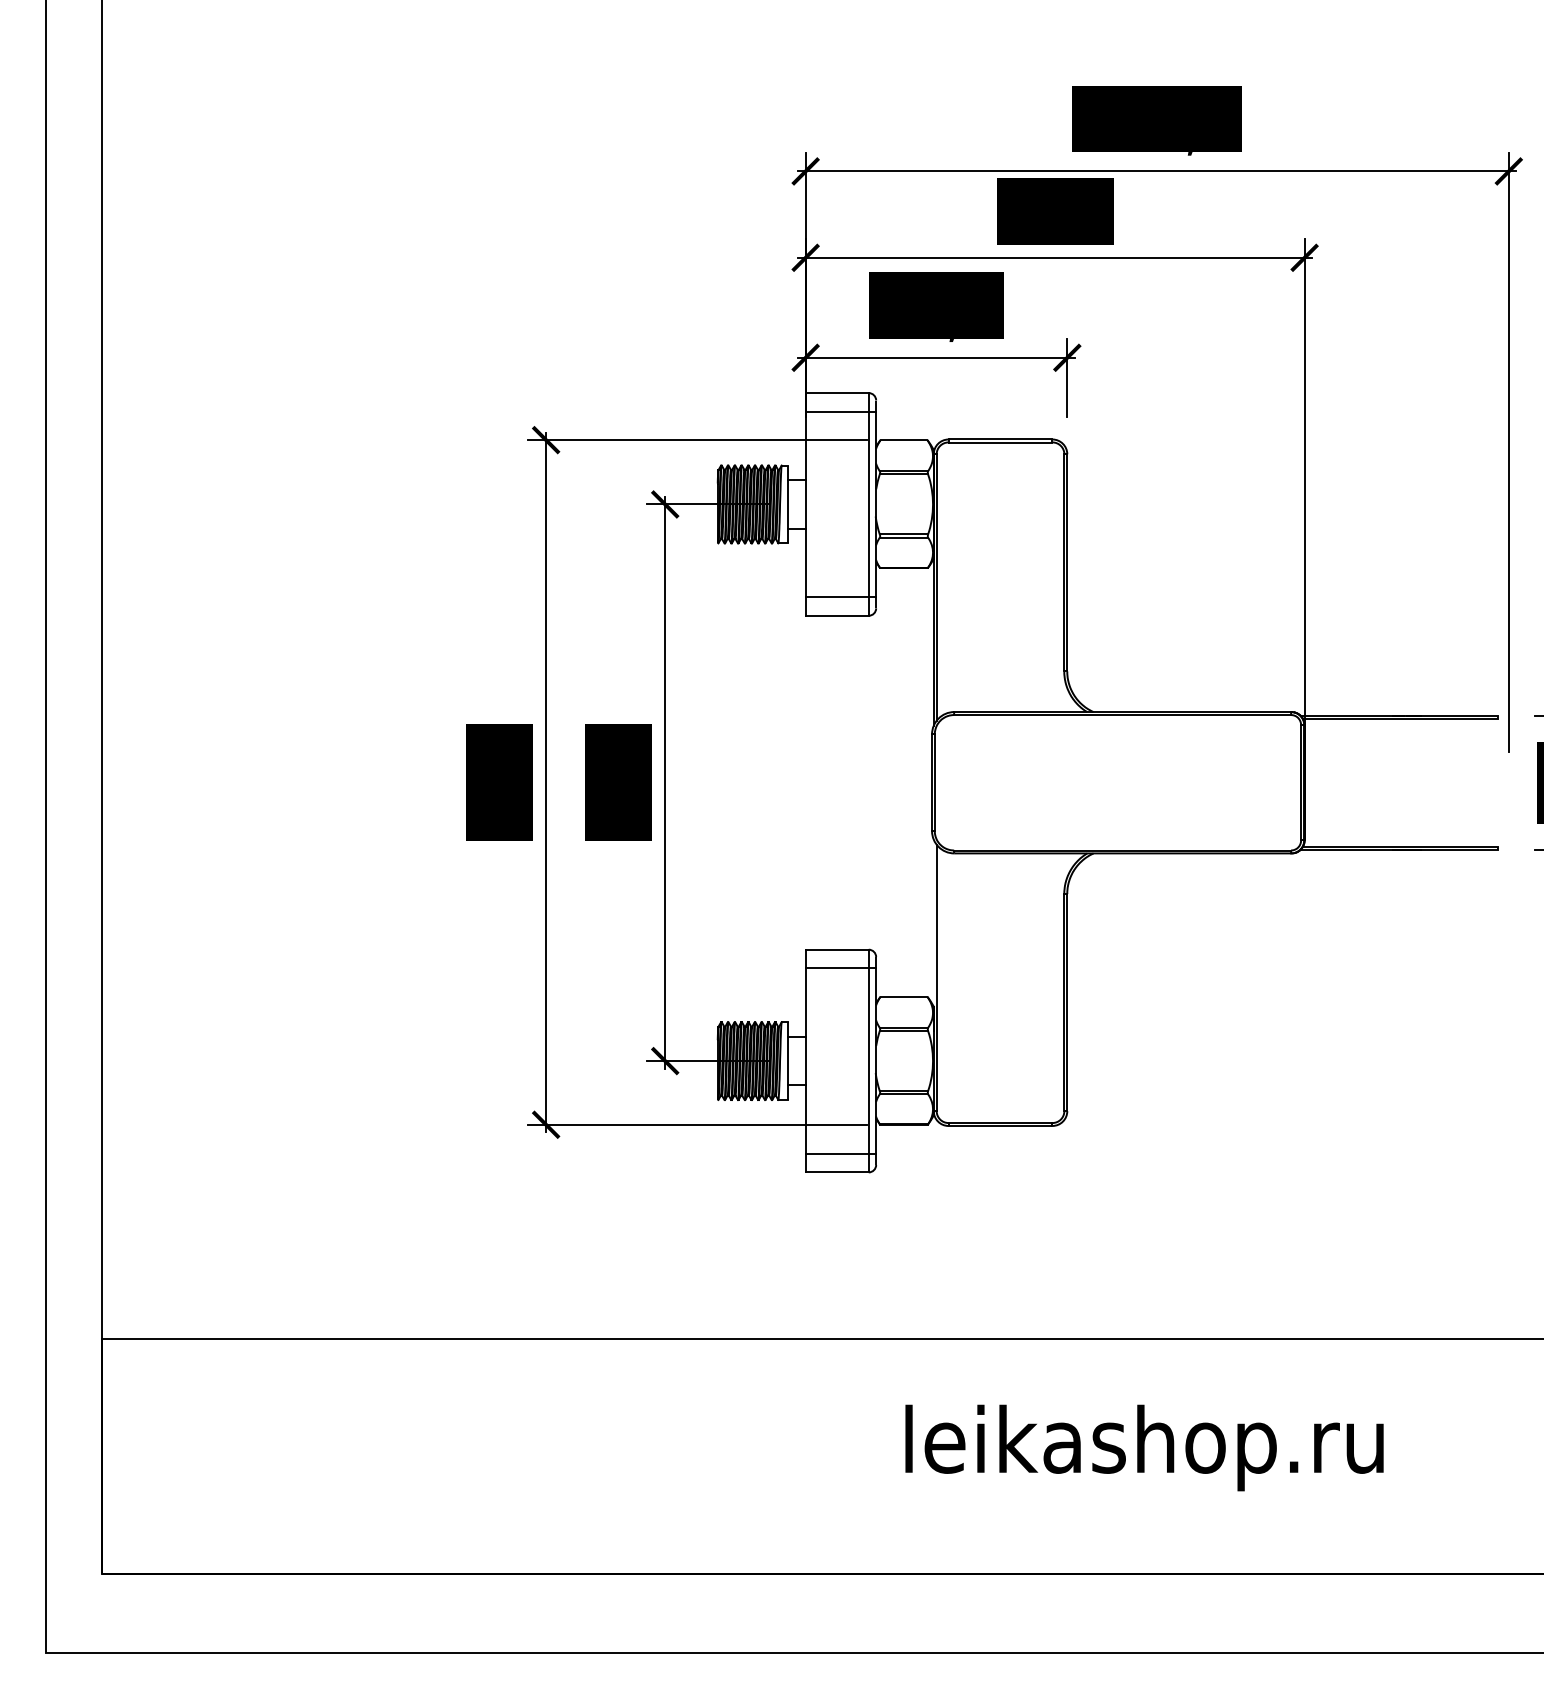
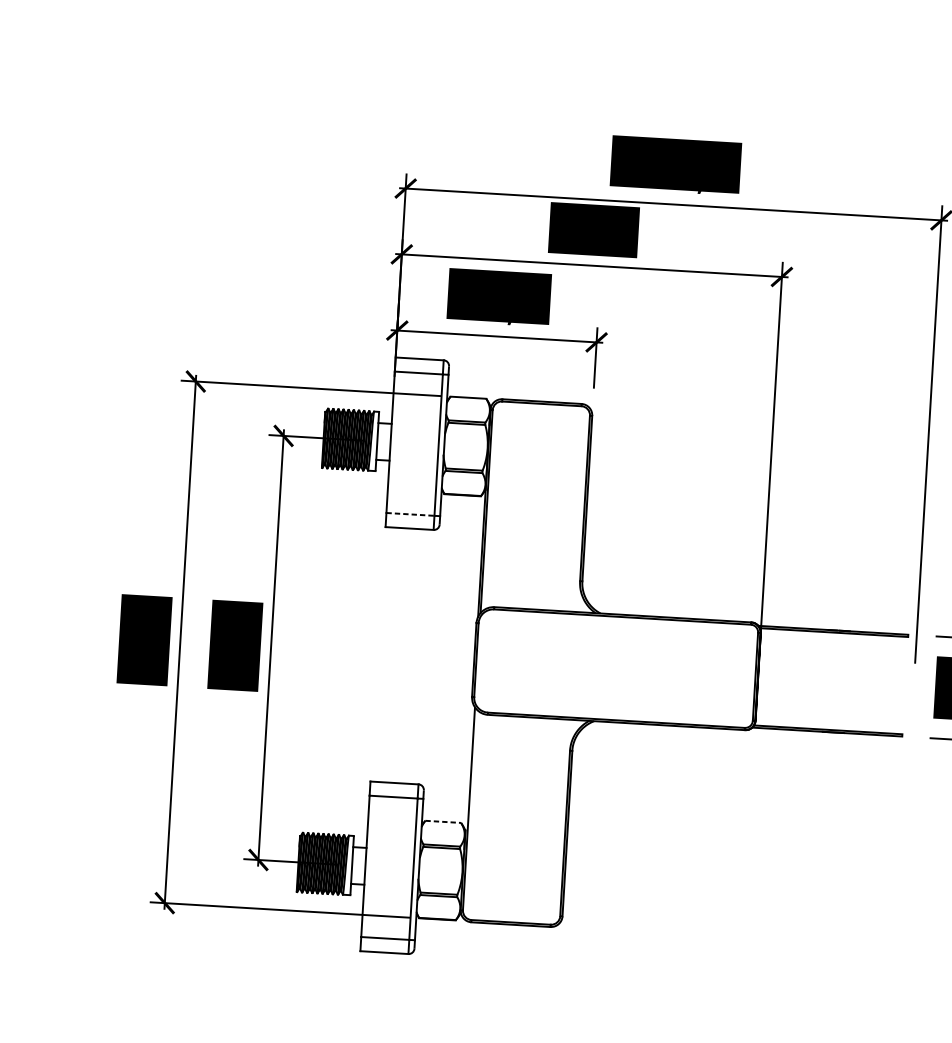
line: (837, 597) -> (410, 514), solid -> dashed
line: (904, 996) -> (443, 821), solid -> dashed

